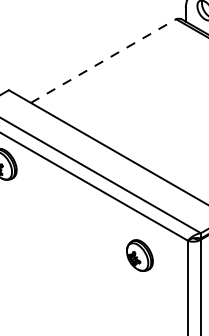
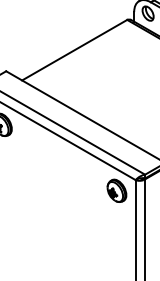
line: (103, 61) -> (74, 50), dashed -> solid
part: (139, 255) -> (116, 190), moved

